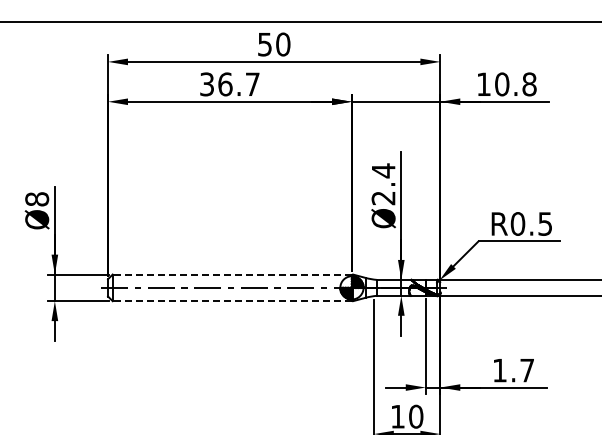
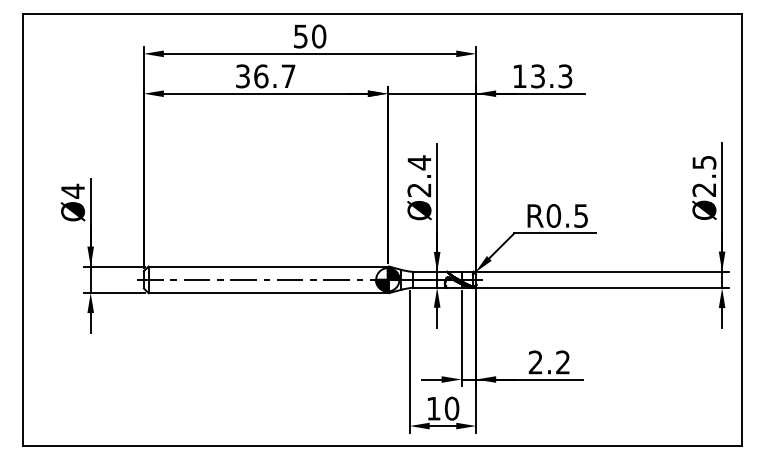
text: (515, 84) -> (551, 76), 10.8 -> 13.3
text: (37, 198) -> (73, 190), Ø8 -> Ø4
line: (232, 274) -> (268, 266), dashed -> solid
line: (232, 301) -> (268, 293), dashed -> solid
text: (512, 370) -> (548, 362), 1.7 -> 2.2

